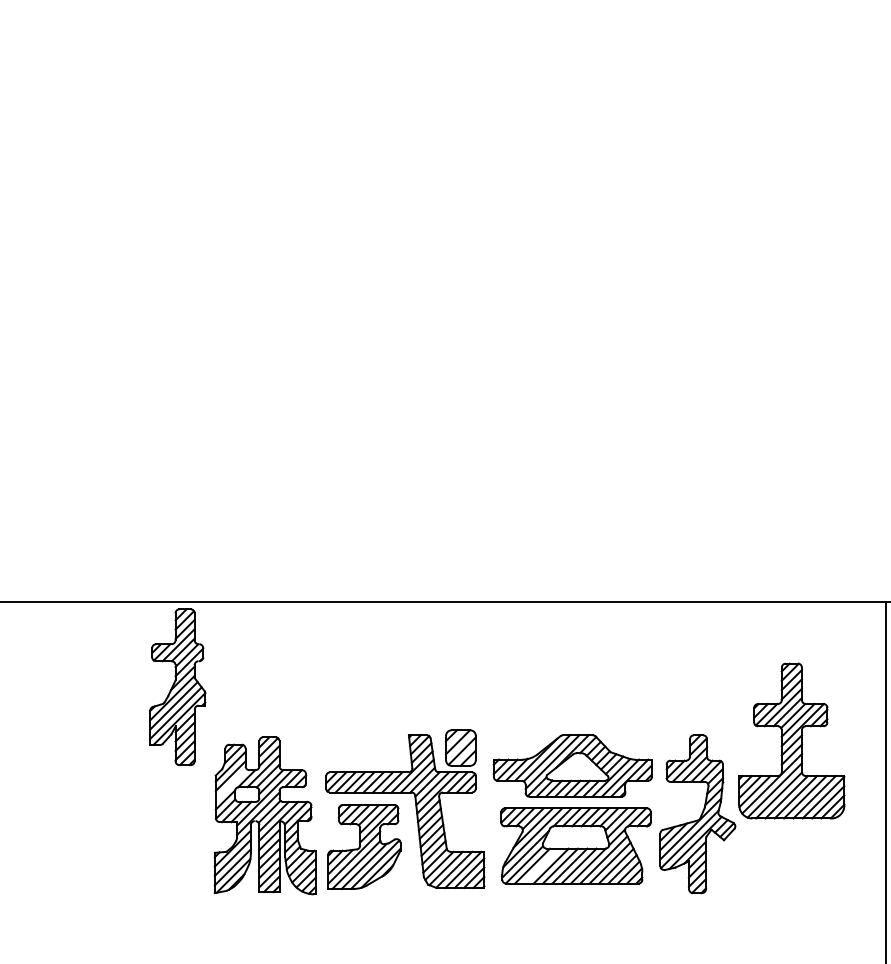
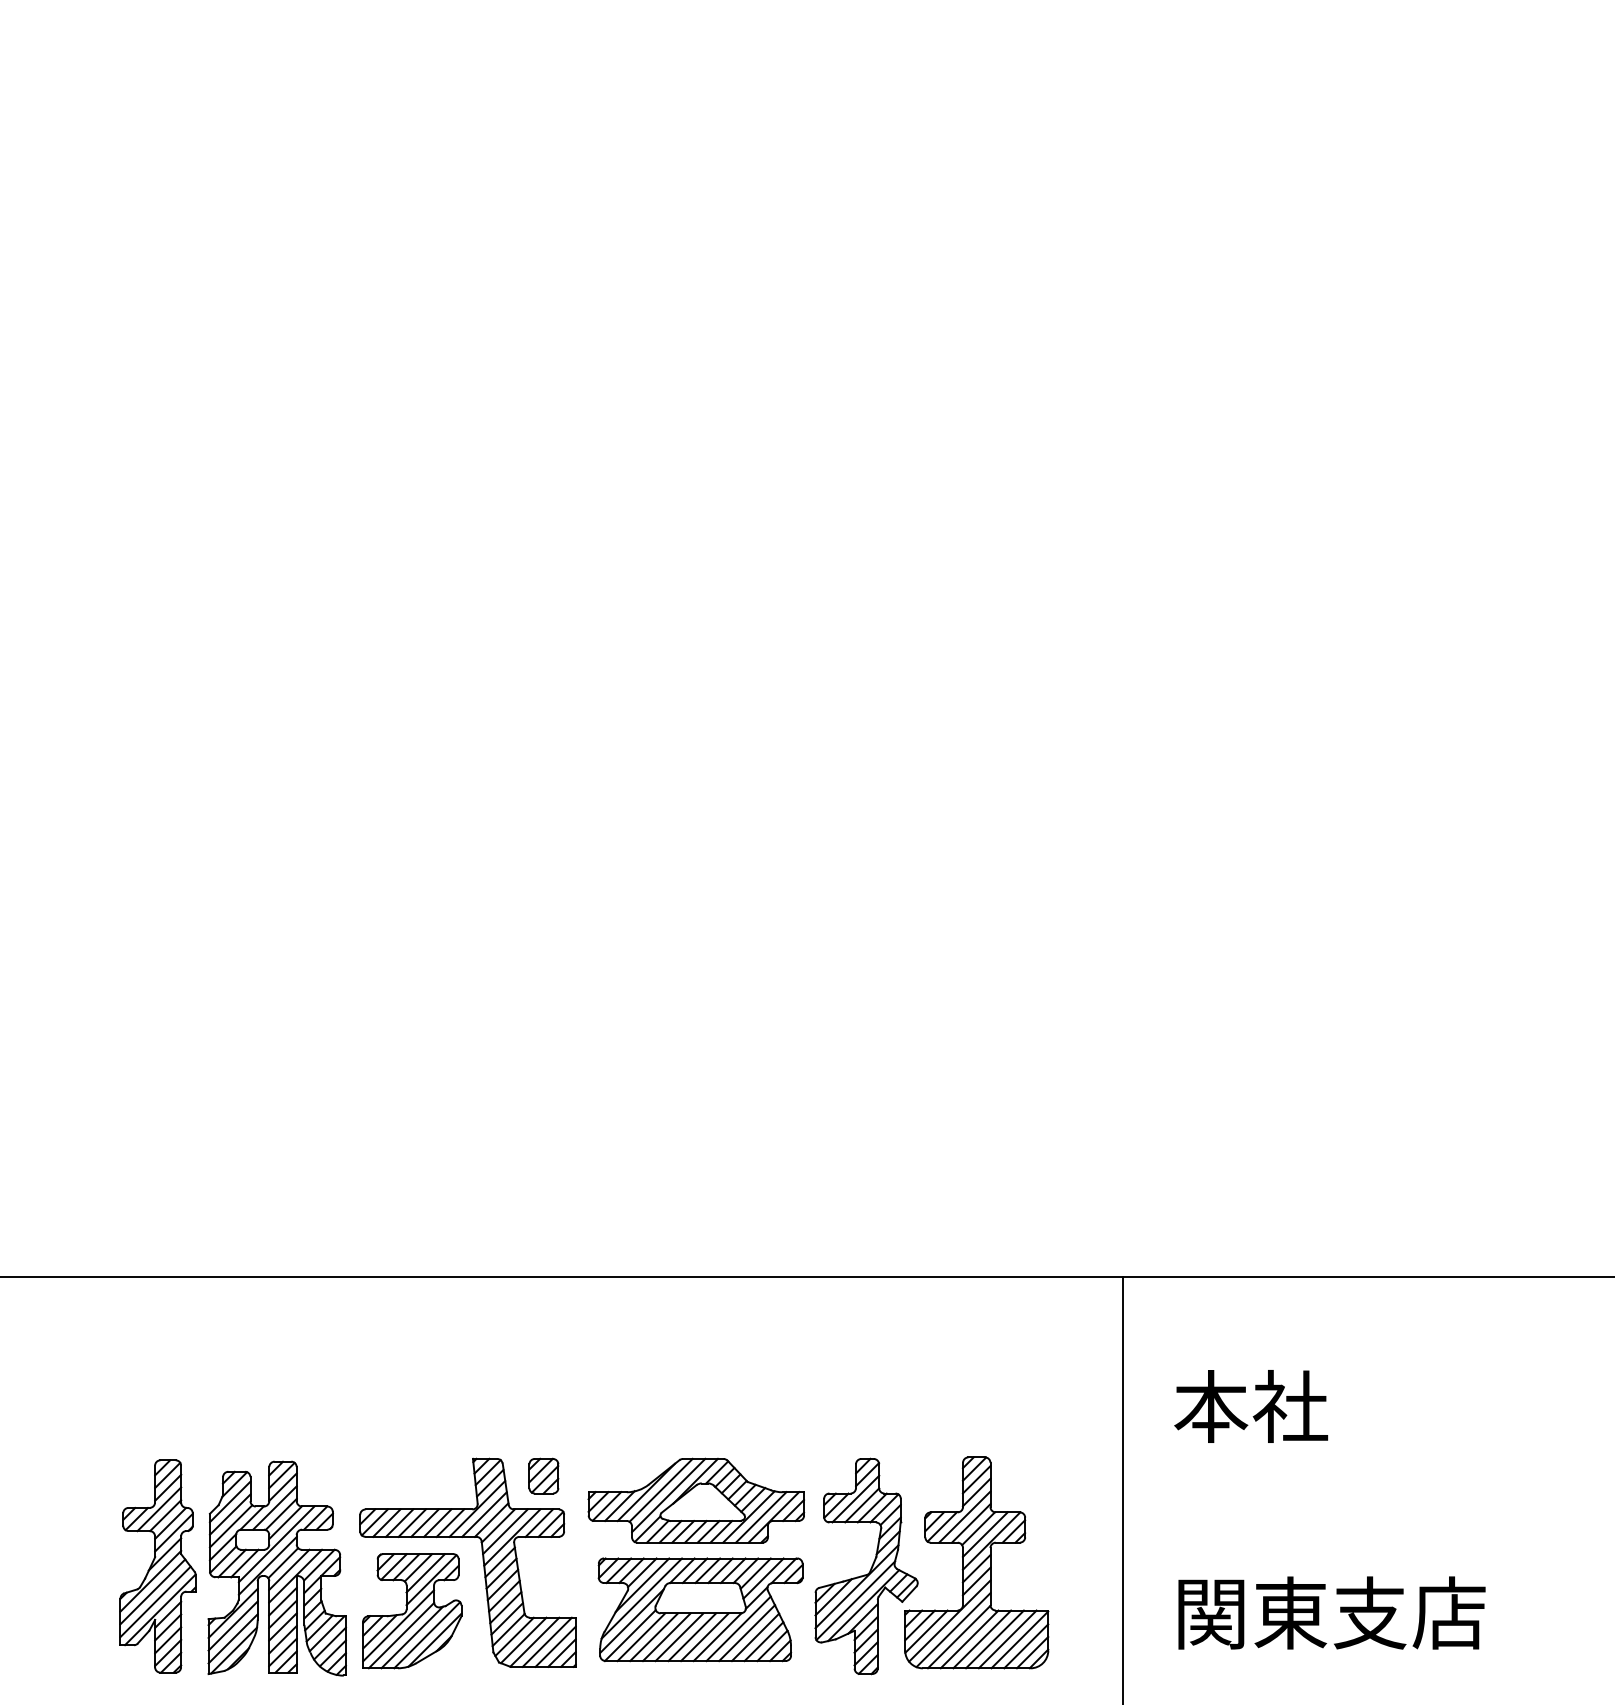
part: (177, 687) -> (157, 1566), moved
part: (791, 740) -> (976, 1562), moved
part: (460, 747) -> (543, 1475), size x0.71
line: (230, 784) -> (230, 1526), added
line: (541, 866) -> (653, 1637), added

